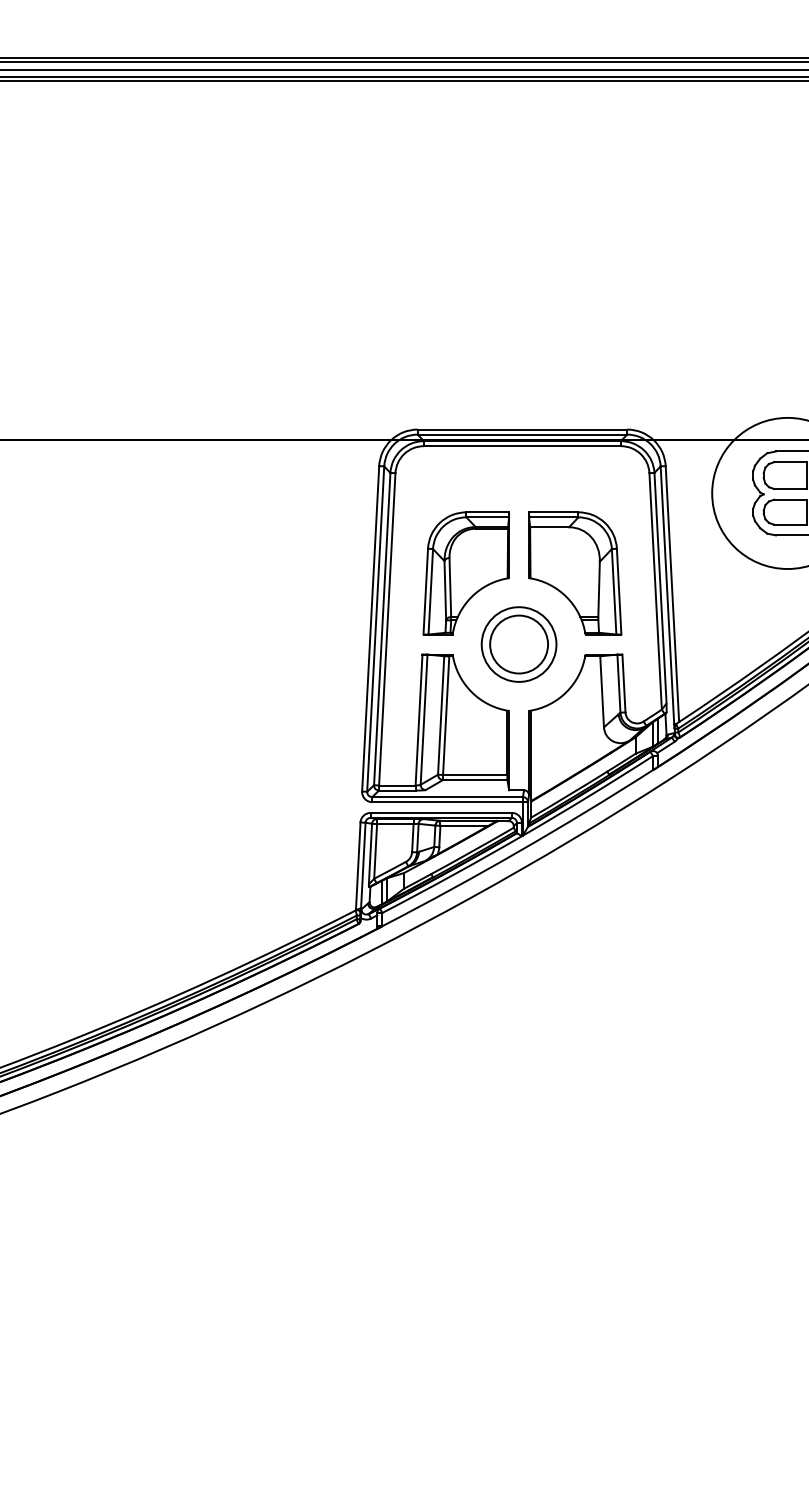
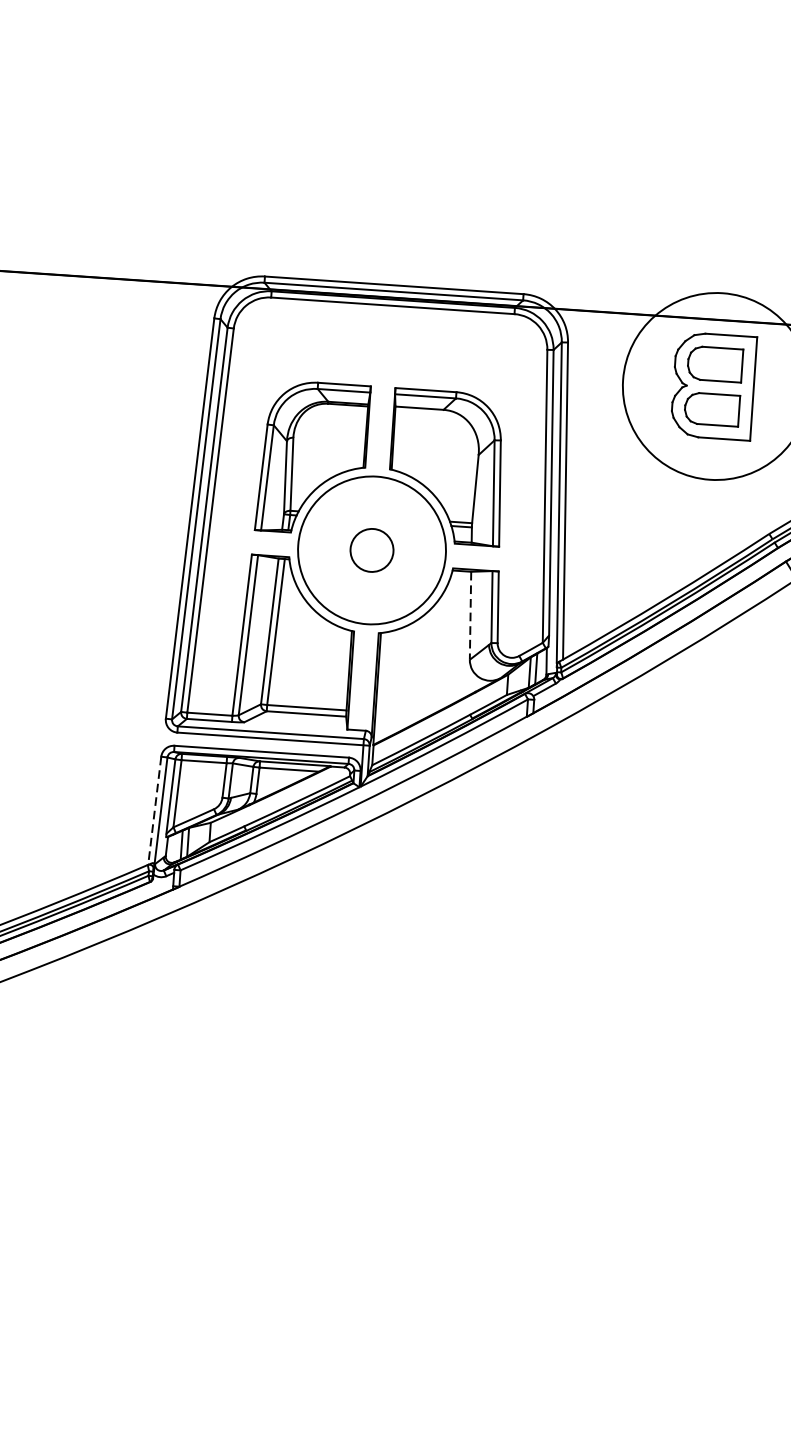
circle: (518, 644) -> (371, 550), size x1.6
circle: (519, 644) -> (372, 550), size x0.6
line: (602, 691) -> (471, 615), solid -> dashed
line: (358, 866) -> (155, 810), solid -> dashed

